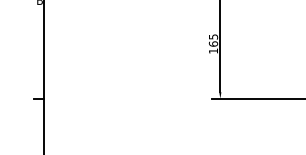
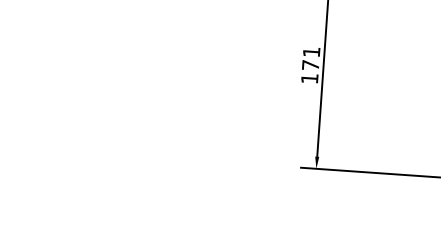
text: (213, 40) -> (311, 58), 165 -> 171

